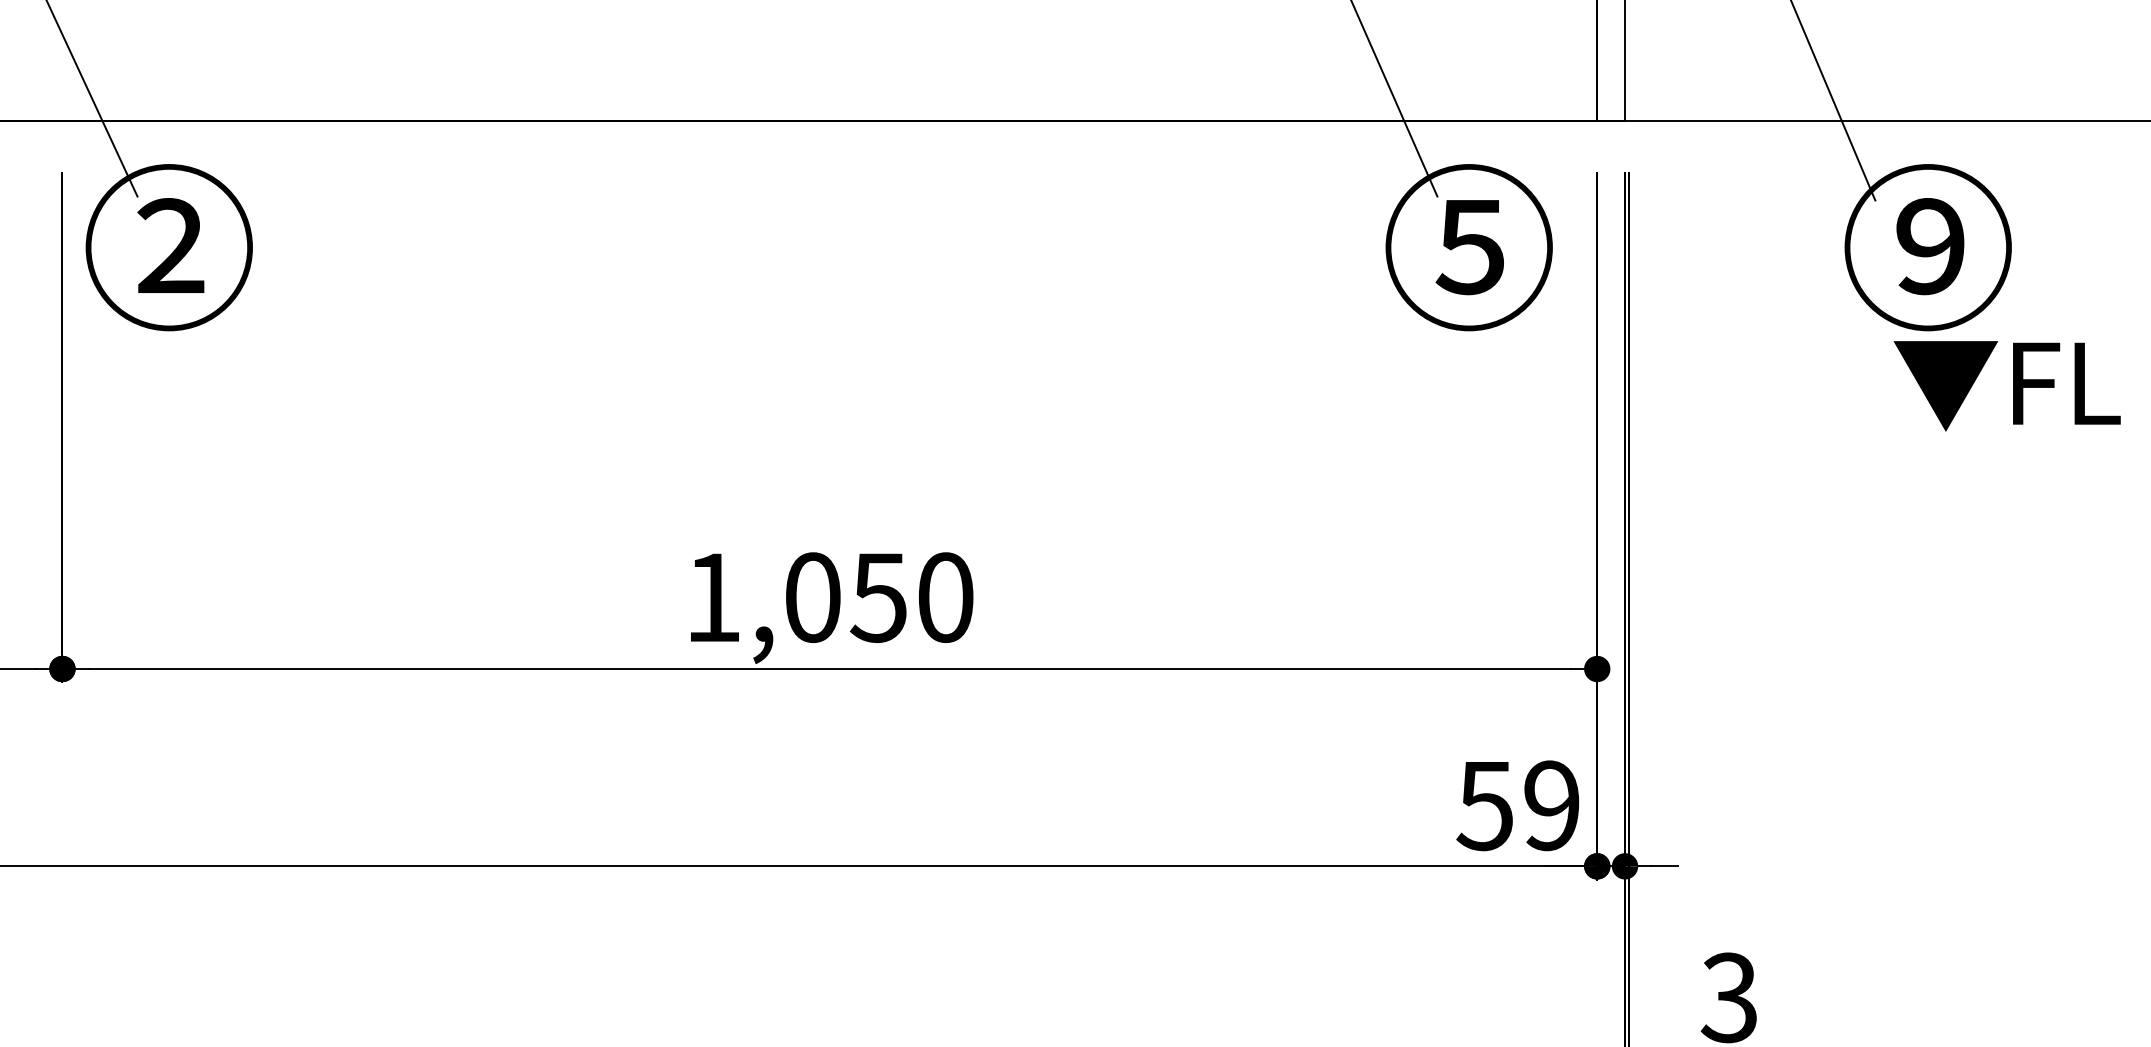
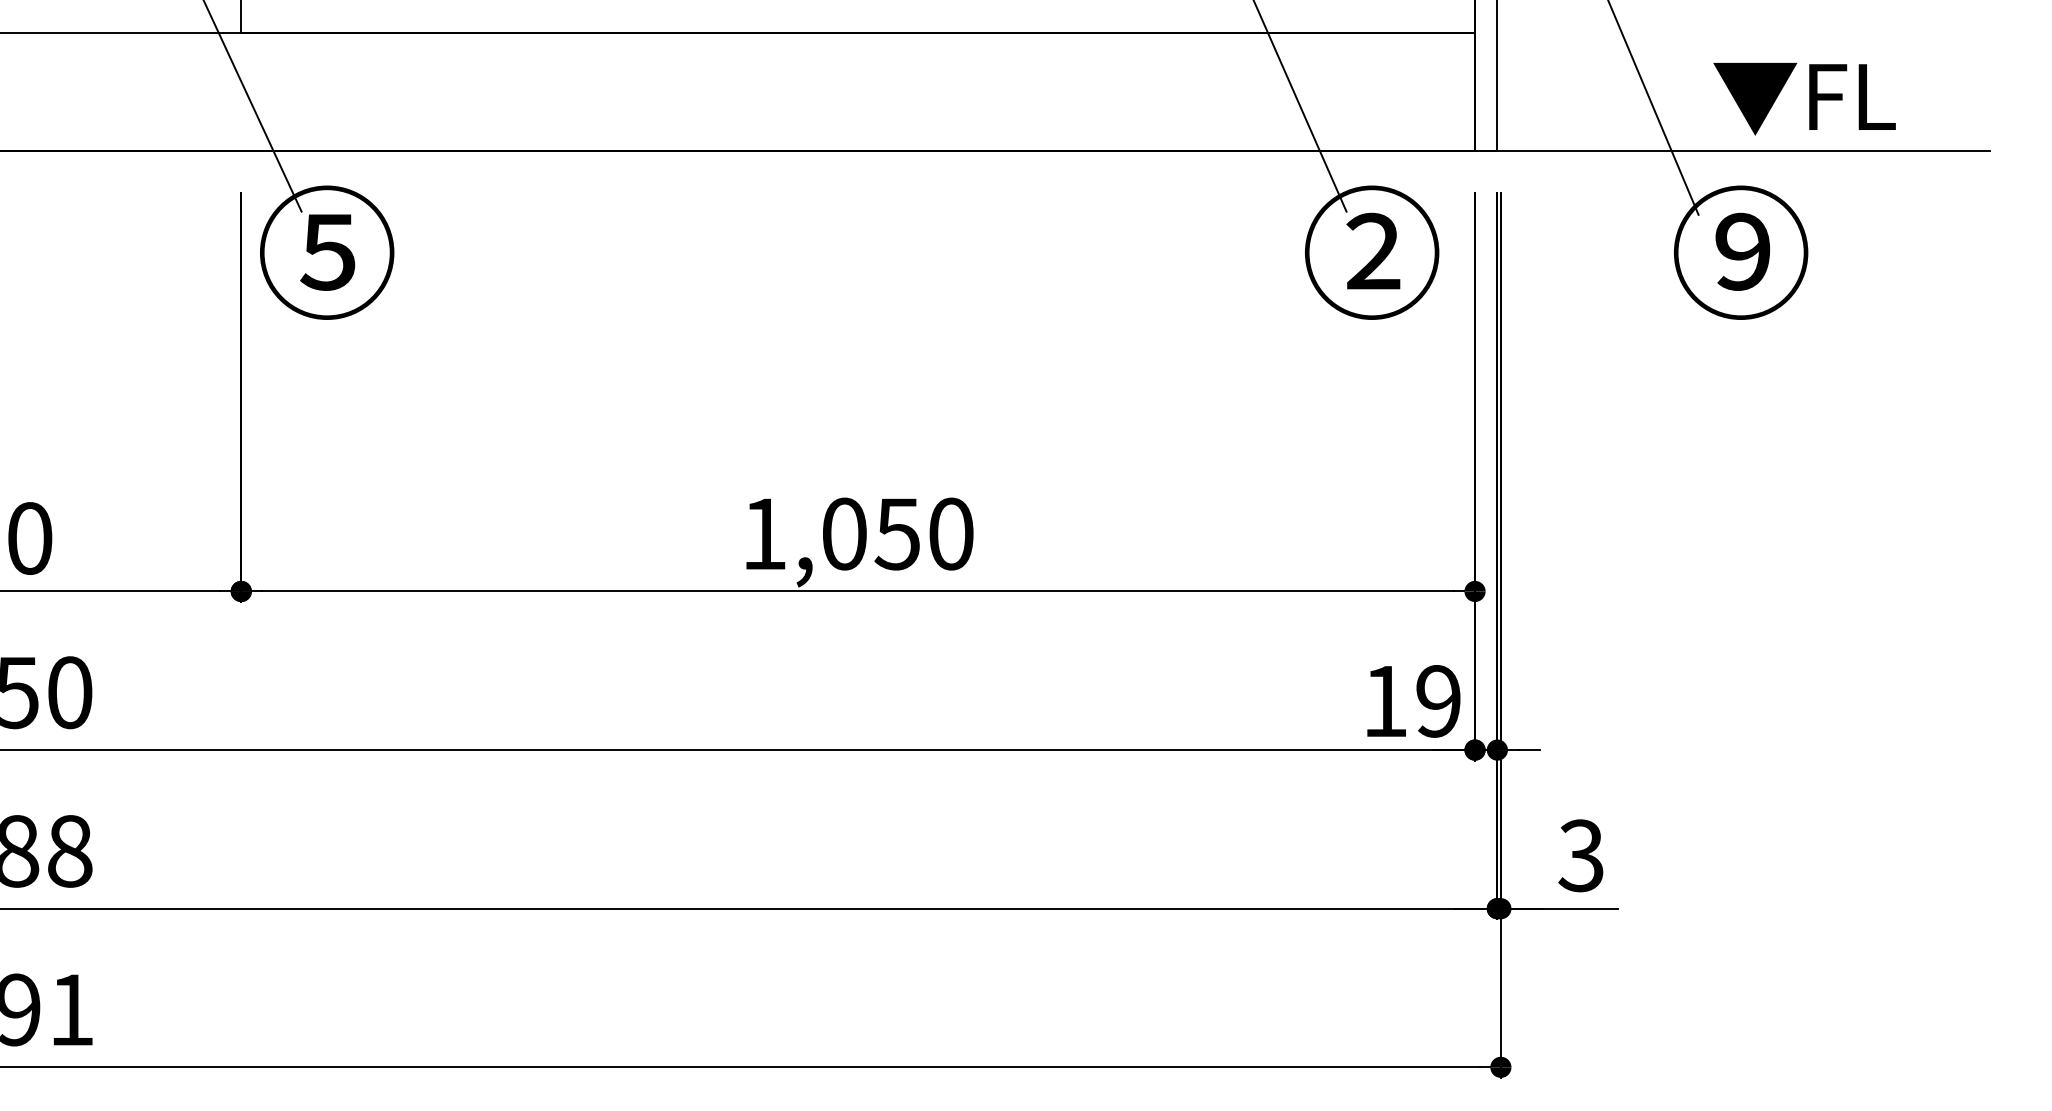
text: (169, 246) -> (327, 251), ② -> ⑤
text: (1469, 246) -> (1372, 251), ⑤ -> ②
text: (2007, 386) -> (1804, 99), moved
text: (1484, 805) -> (1384, 701), 59 -> 19

